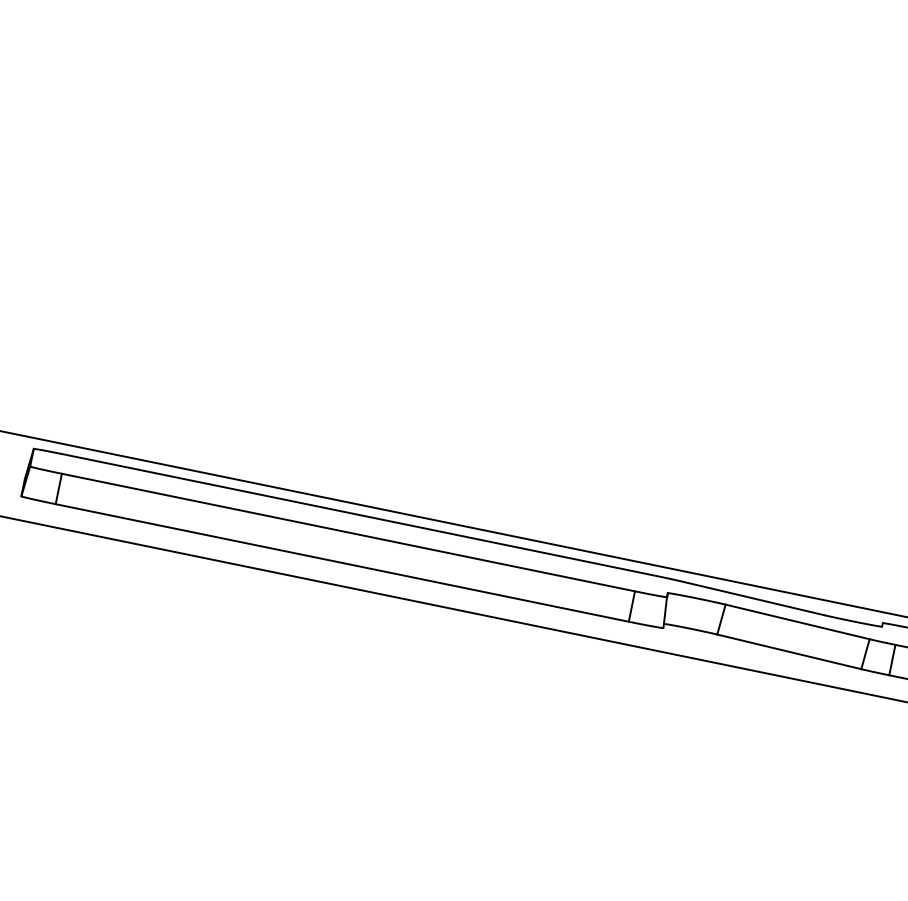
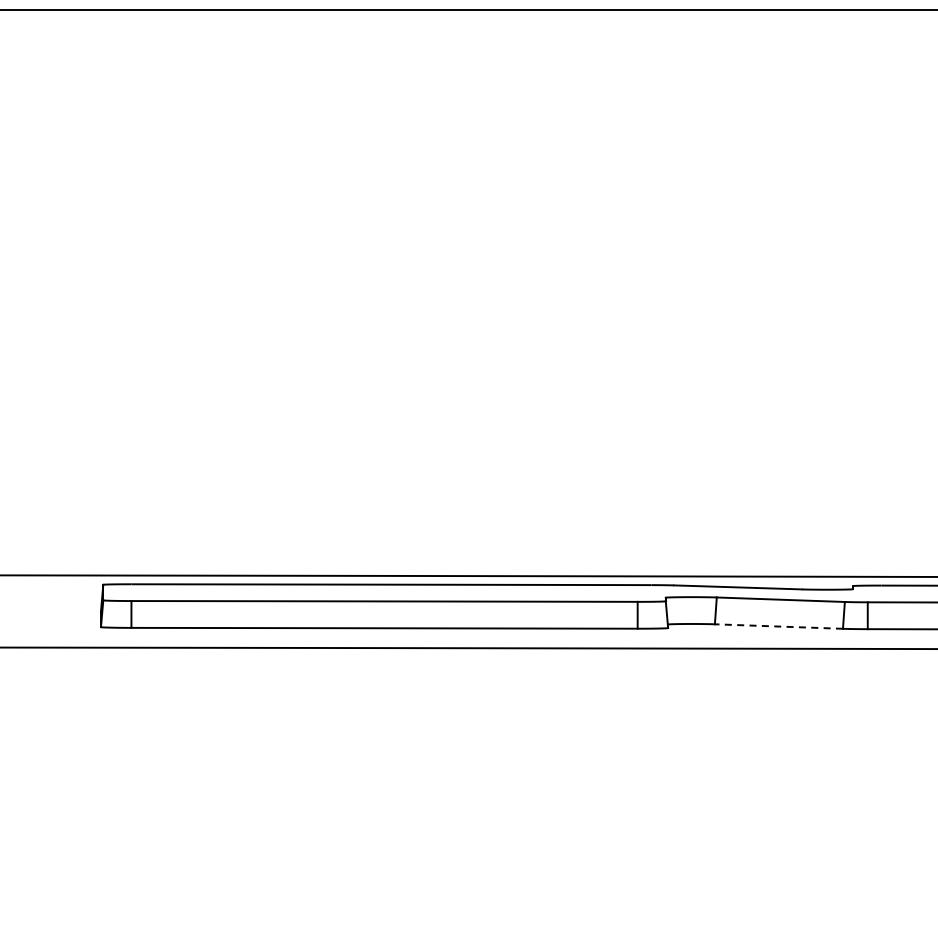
line: (788, 651) -> (778, 626), solid -> dashed

